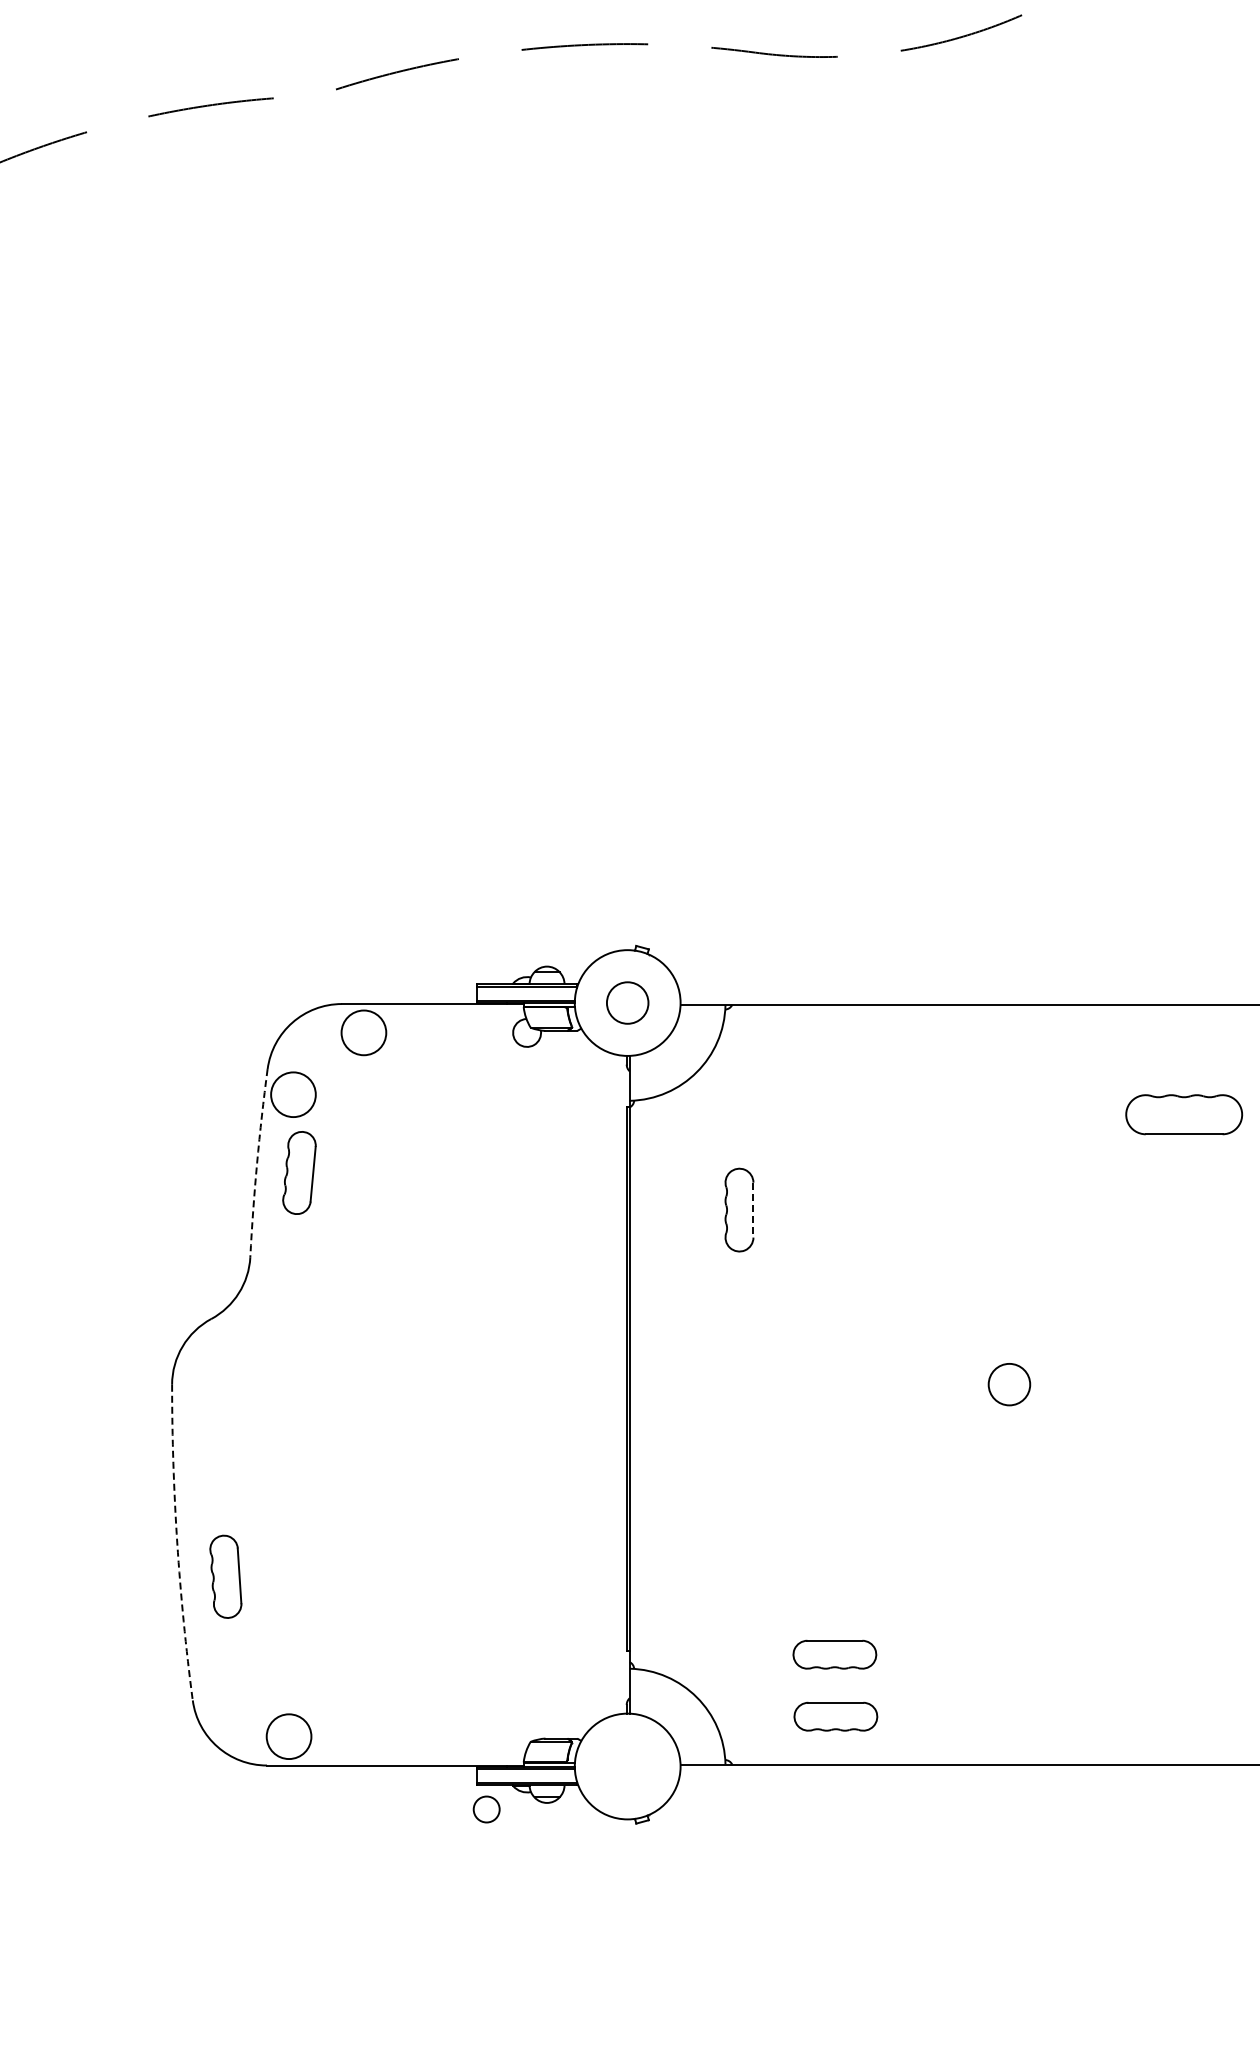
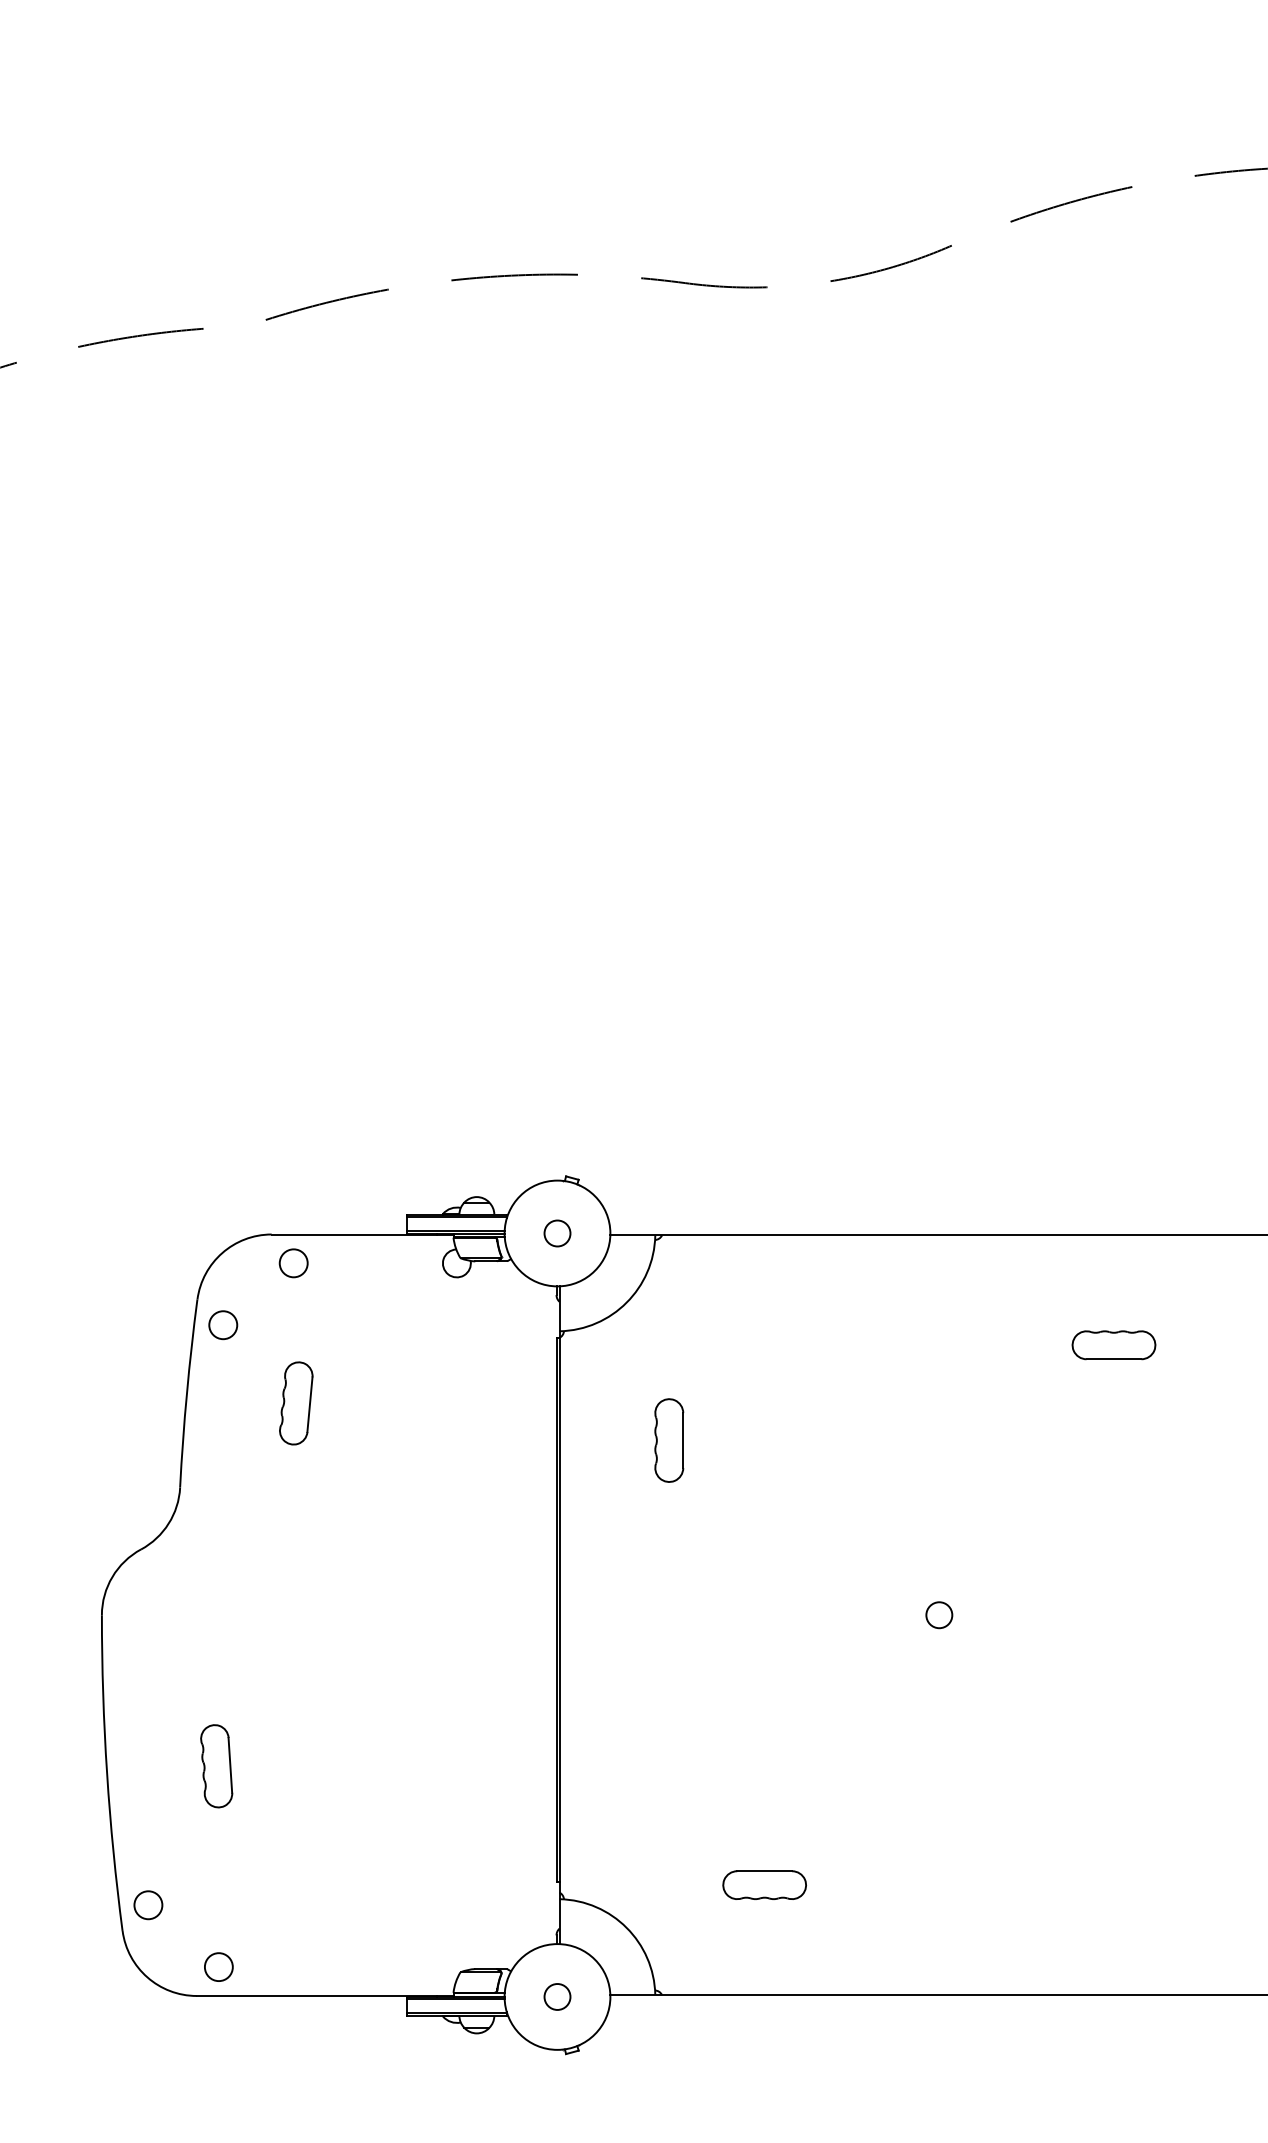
circle: (627, 1003) -> (557, 1233), size x0.62
circle: (363, 1033) -> (293, 1263), size x0.62
circle: (293, 1095) -> (223, 1325), size x0.62
part: (1183, 1115) -> (1113, 1345), size x0.71
arc: (256, 1163) -> (186, 1393), dashed -> solid
part: (299, 1173) -> (296, 1403), moved
line: (753, 1211) -> (683, 1441), dashed -> solid
circle: (1009, 1385) -> (939, 1615), size x0.62
arc: (177, 1543) -> (107, 1773), dashed -> solid
part: (225, 1577) -> (216, 1766), moved
circle: (218, 1675) -> (148, 1905), added
part: (835, 1716) -> (765, 1946), removed
circle: (288, 1737) -> (218, 1967), size x0.62
circle: (486, 1809) -> (557, 1996), moved

